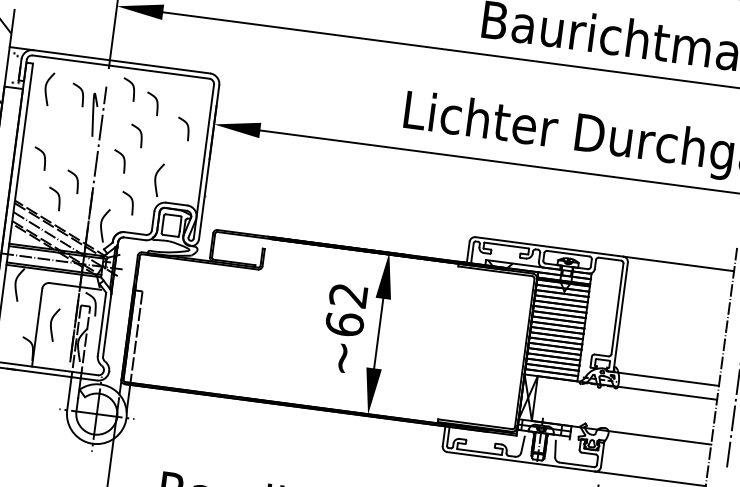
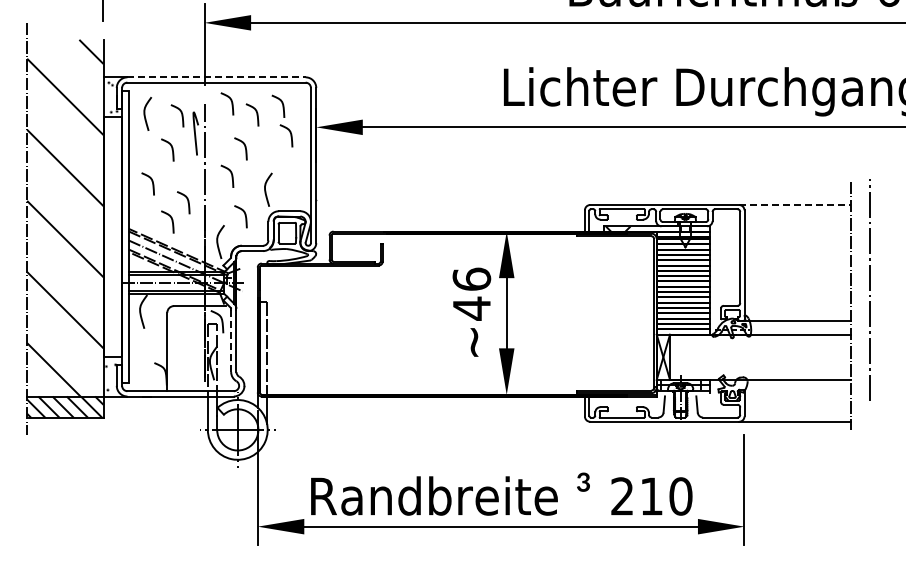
line: (122, 62) -> (217, 77), solid -> dashed
curve: (182, 96) -> (281, 103), added
curve: (67, 127) -> (171, 149), added
line: (679, 264) -> (795, 205), solid -> dashed
text: (346, 309) -> (471, 293), ~62 -> ~46
curve: (51, 324) -> (181, 346), removed
line: (102, 324) -> (231, 340), solid -> dashed

